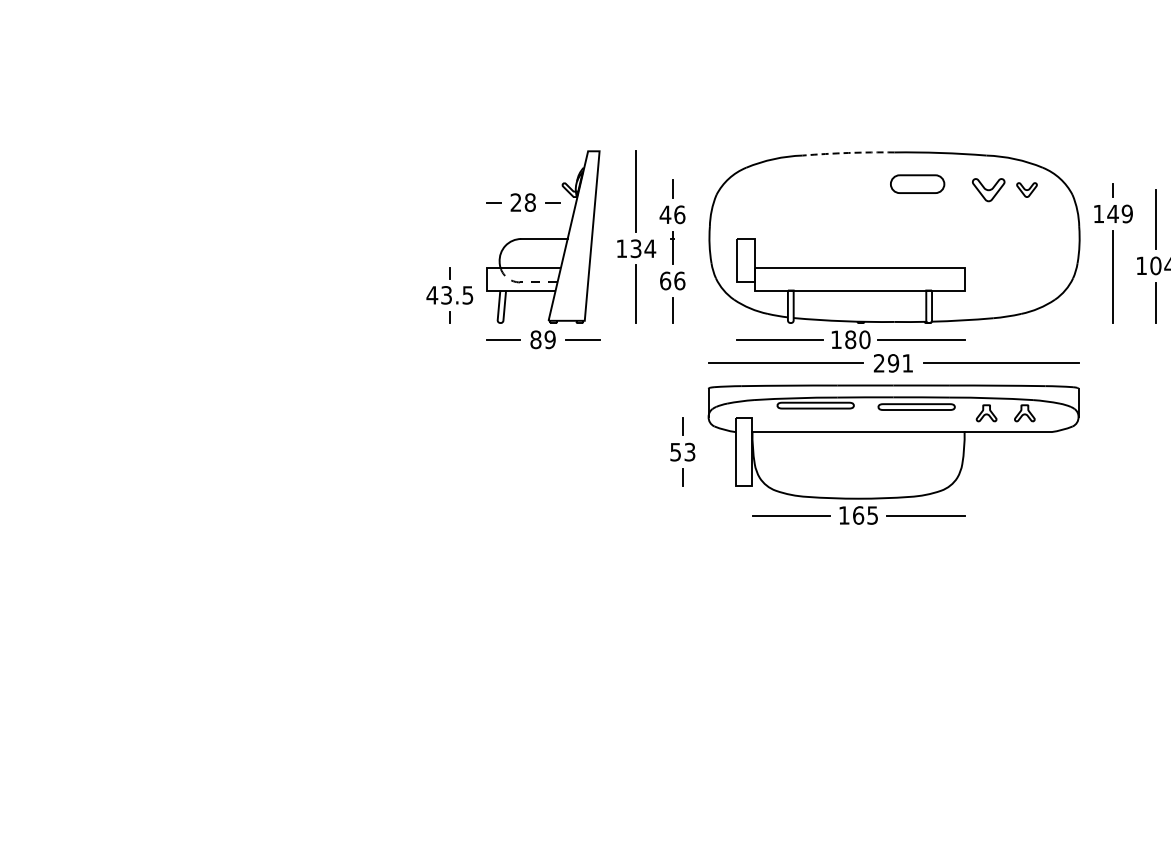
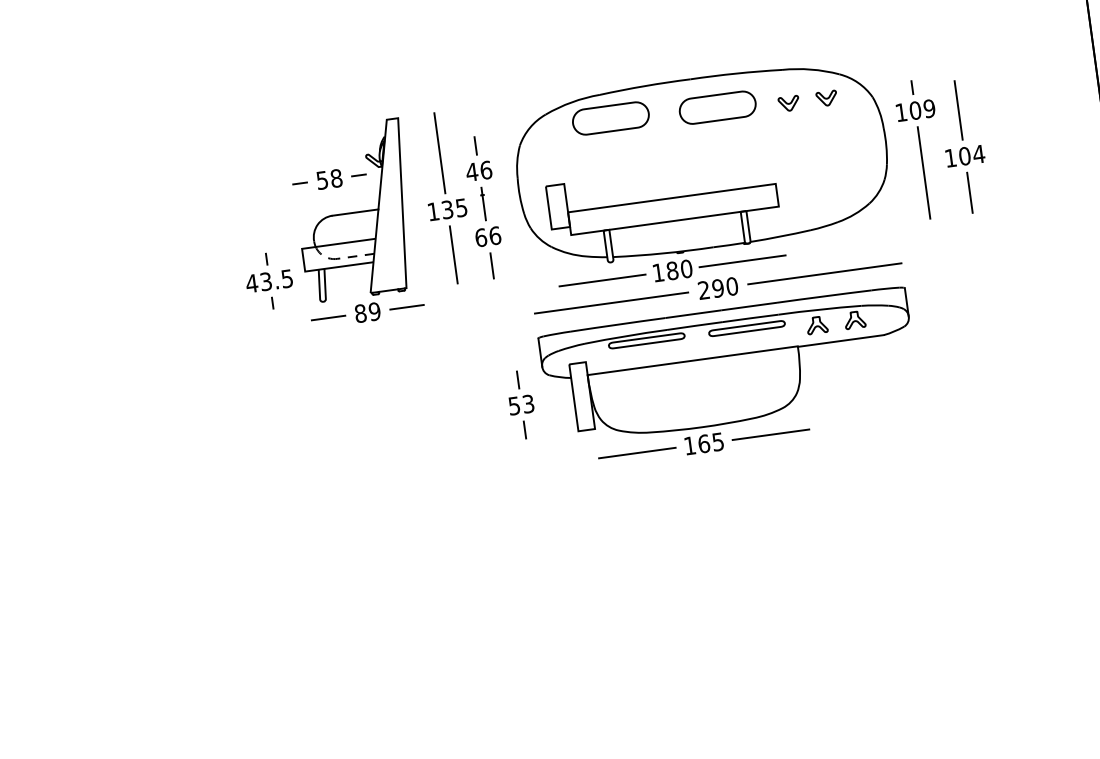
arc: (848, 152) -> (644, 85), dashed -> solid
part: (810, 180) -> (611, 118), added
part: (917, 183) -> (717, 106), size x1.43
part: (988, 189) -> (788, 103), size x0.62
text: (515, 202) -> (321, 180), 28 -> 58
text: (1112, 213) -> (914, 110), 149 -> 109
text: (650, 248) -> (461, 207), 134 -> 135
text: (907, 363) -> (732, 286), 291 -> 290

